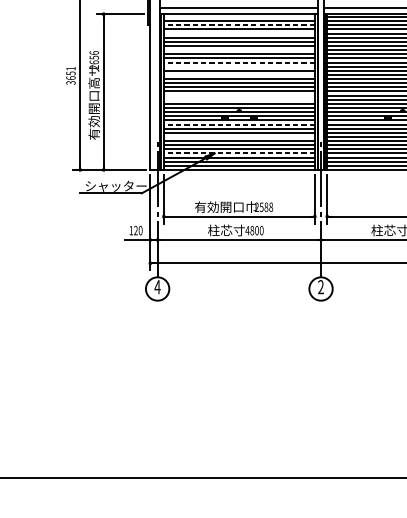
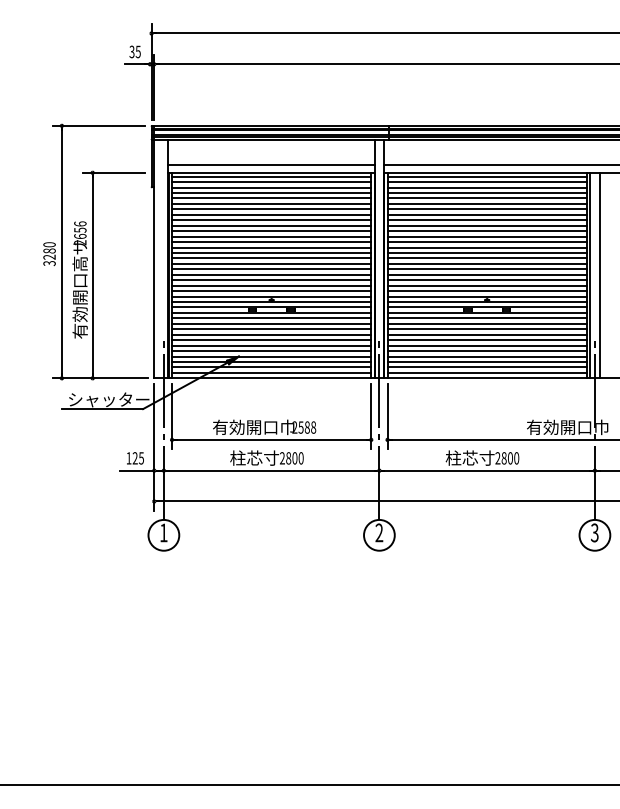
line: (239, 16) -> (271, 176), added
line: (239, 25) -> (271, 187), dashed -> solid
line: (239, 33) -> (271, 198), added
line: (239, 50) -> (271, 220), added
line: (239, 62) -> (271, 236), dashed -> solid
line: (239, 66) -> (271, 242), added
text: (70, 73) -> (49, 250), 3651 -> 3280
line: (239, 74) -> (271, 252), added
line: (239, 95) -> (271, 280), added
line: (239, 99) -> (271, 285), added
line: (239, 124) -> (271, 318), dashed -> solid
line: (239, 136) -> (271, 334), added
line: (239, 153) -> (271, 356), dashed -> solid
text: (140, 230) -> (141, 458), 120 -> 125
text: (247, 230) -> (282, 458), 4800 -> 2800
text: (157, 286) -> (163, 532), 4 -> 1

